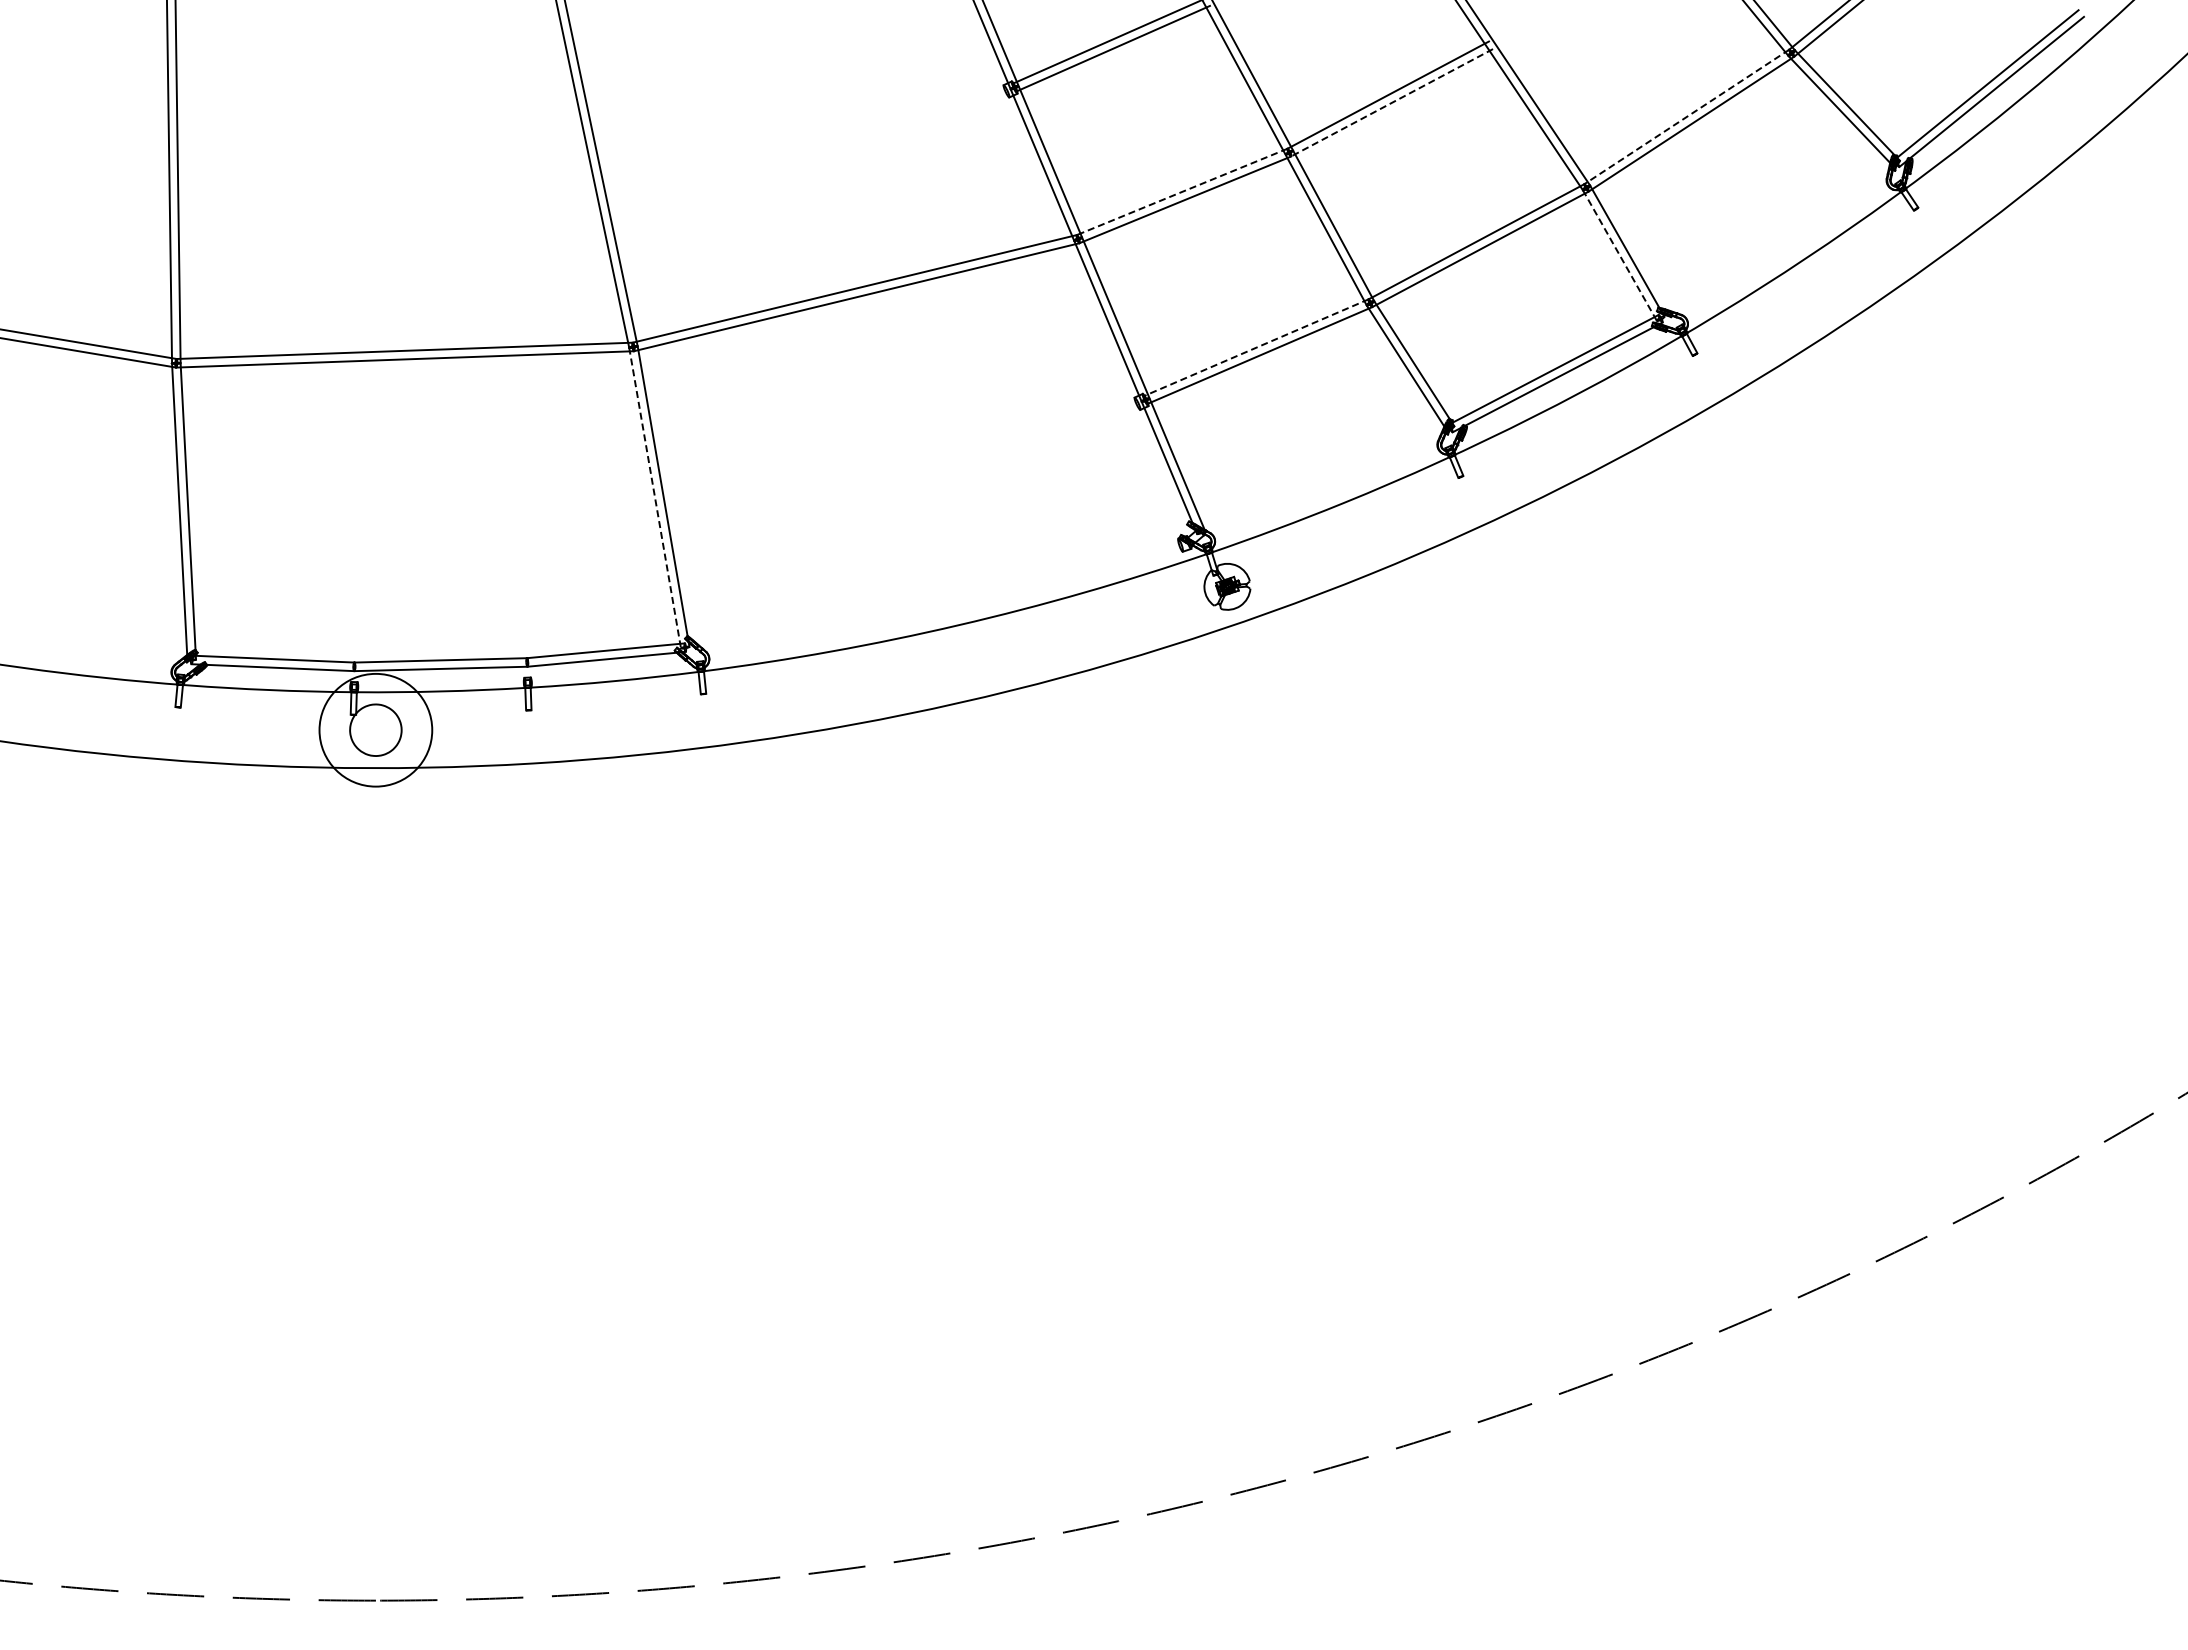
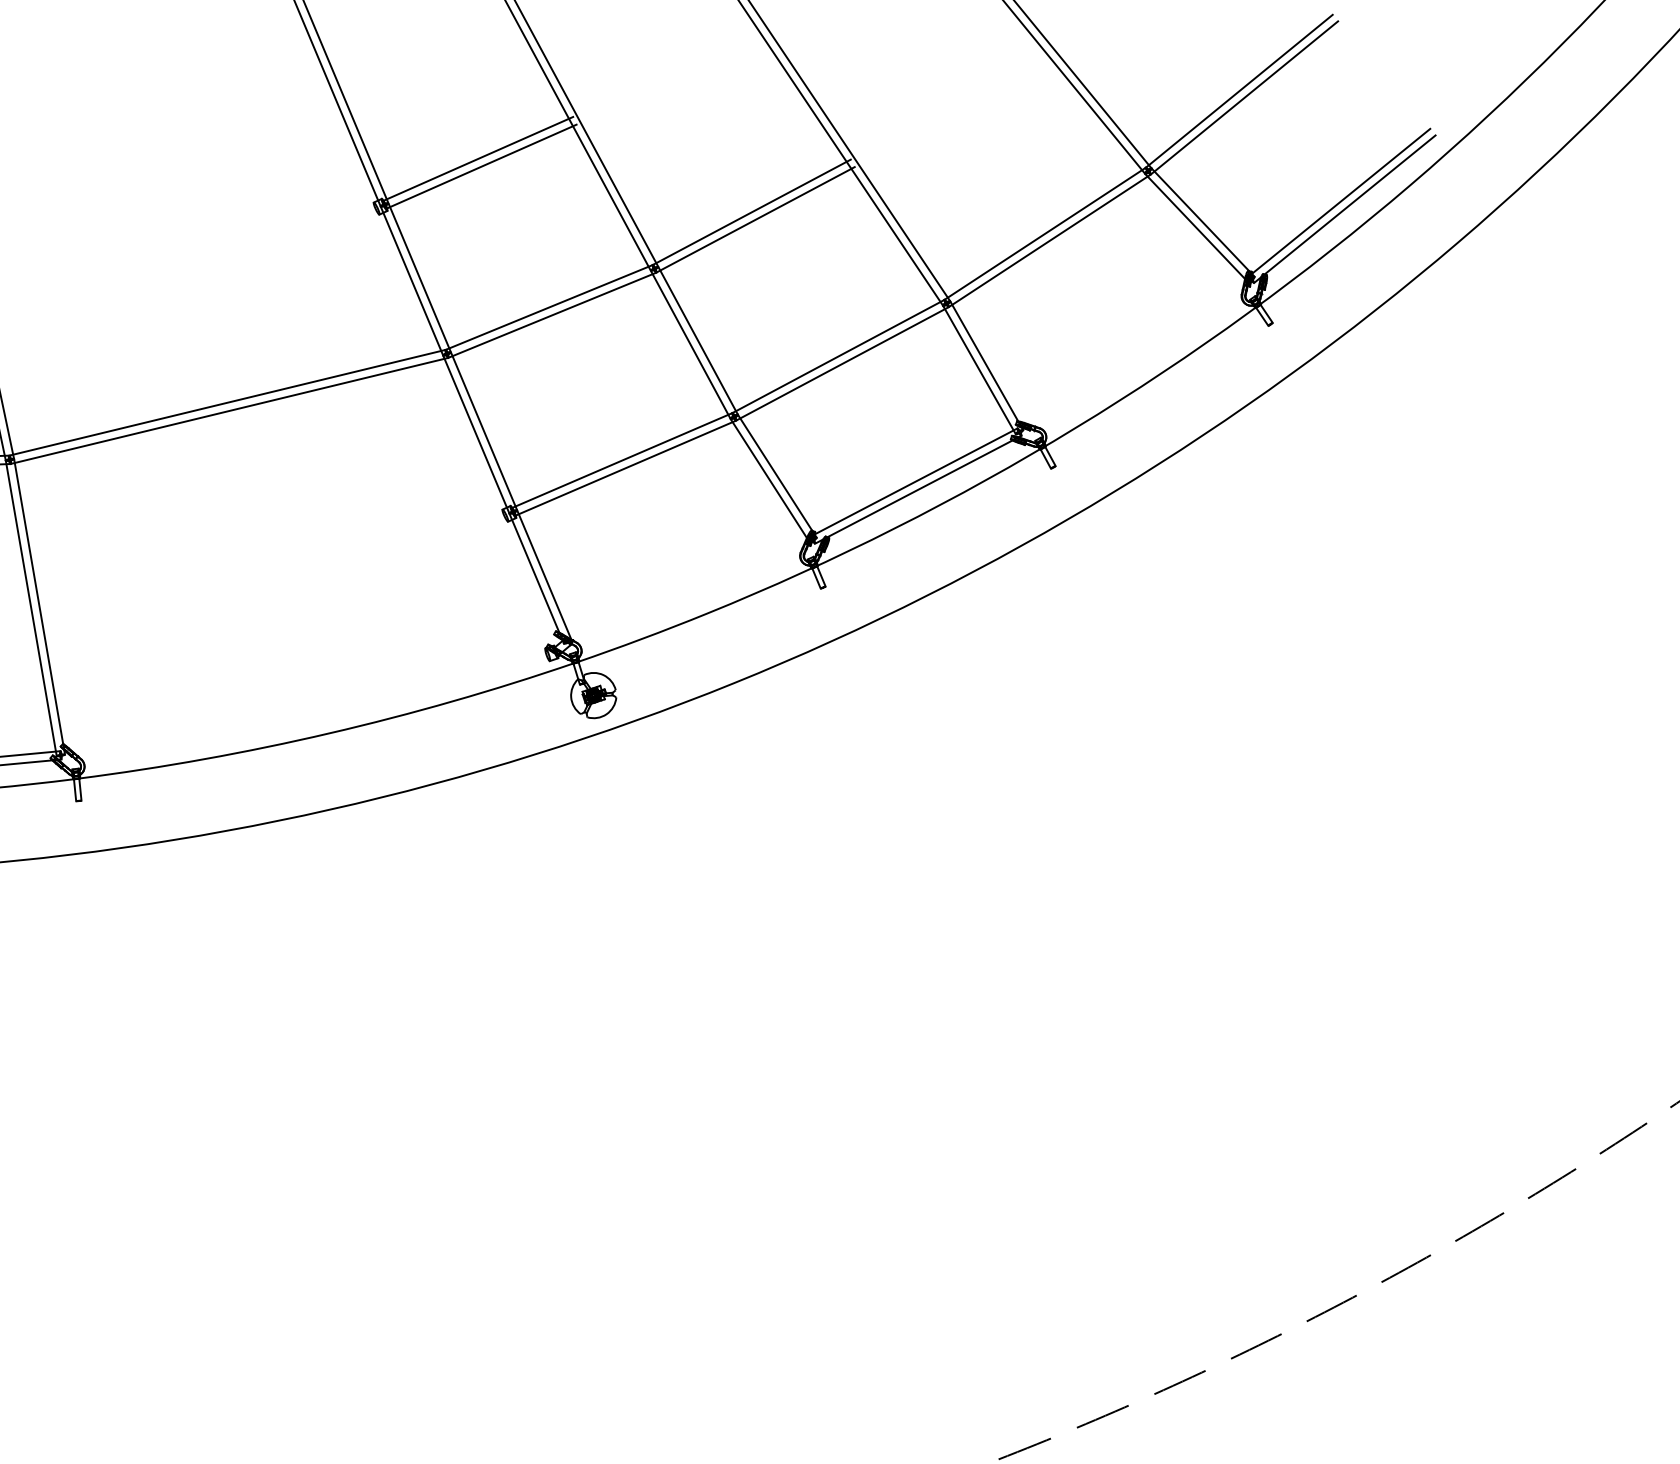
line: (1391, 102) -> (754, 219), dashed -> solid
line: (1686, 116) -> (1044, 233), dashed -> solid
line: (1181, 192) -> (548, 308), dashed -> solid
line: (1620, 255) -> (980, 369), dashed -> solid
line: (1255, 347) -> (621, 460), dashed -> solid
line: (655, 498) -> (31, 608), dashed -> solid

